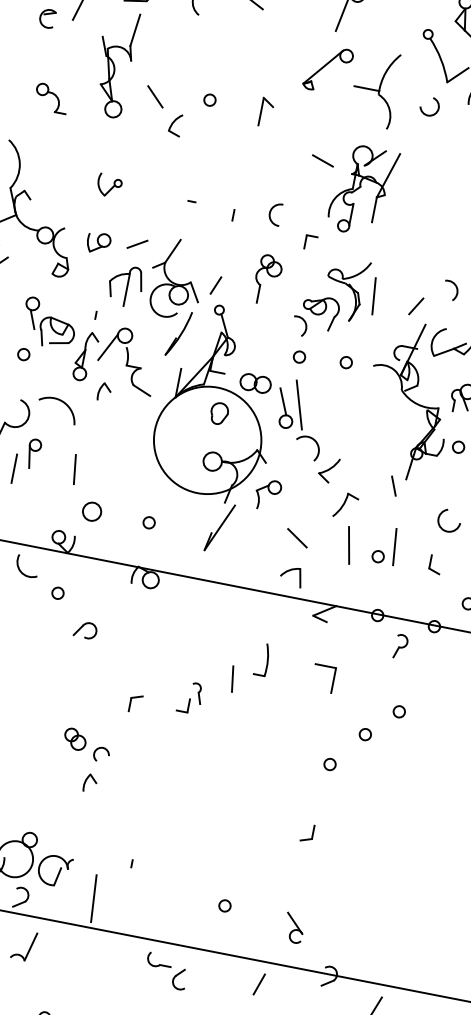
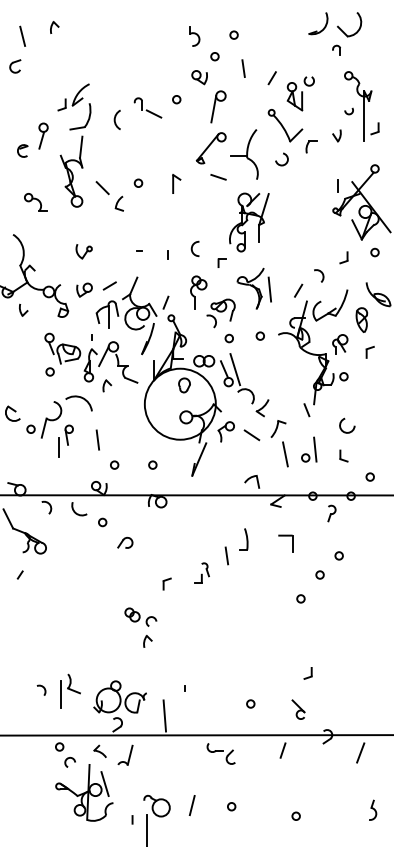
line: (322, 161) -> (218, 177), moved
part: (315, 317) -> (220, 313), moved
circle: (92, 510) -> (114, 464), size x0.62
line: (296, 538) -> (251, 435), moved
part: (306, 833) -> (307, 673), moved

